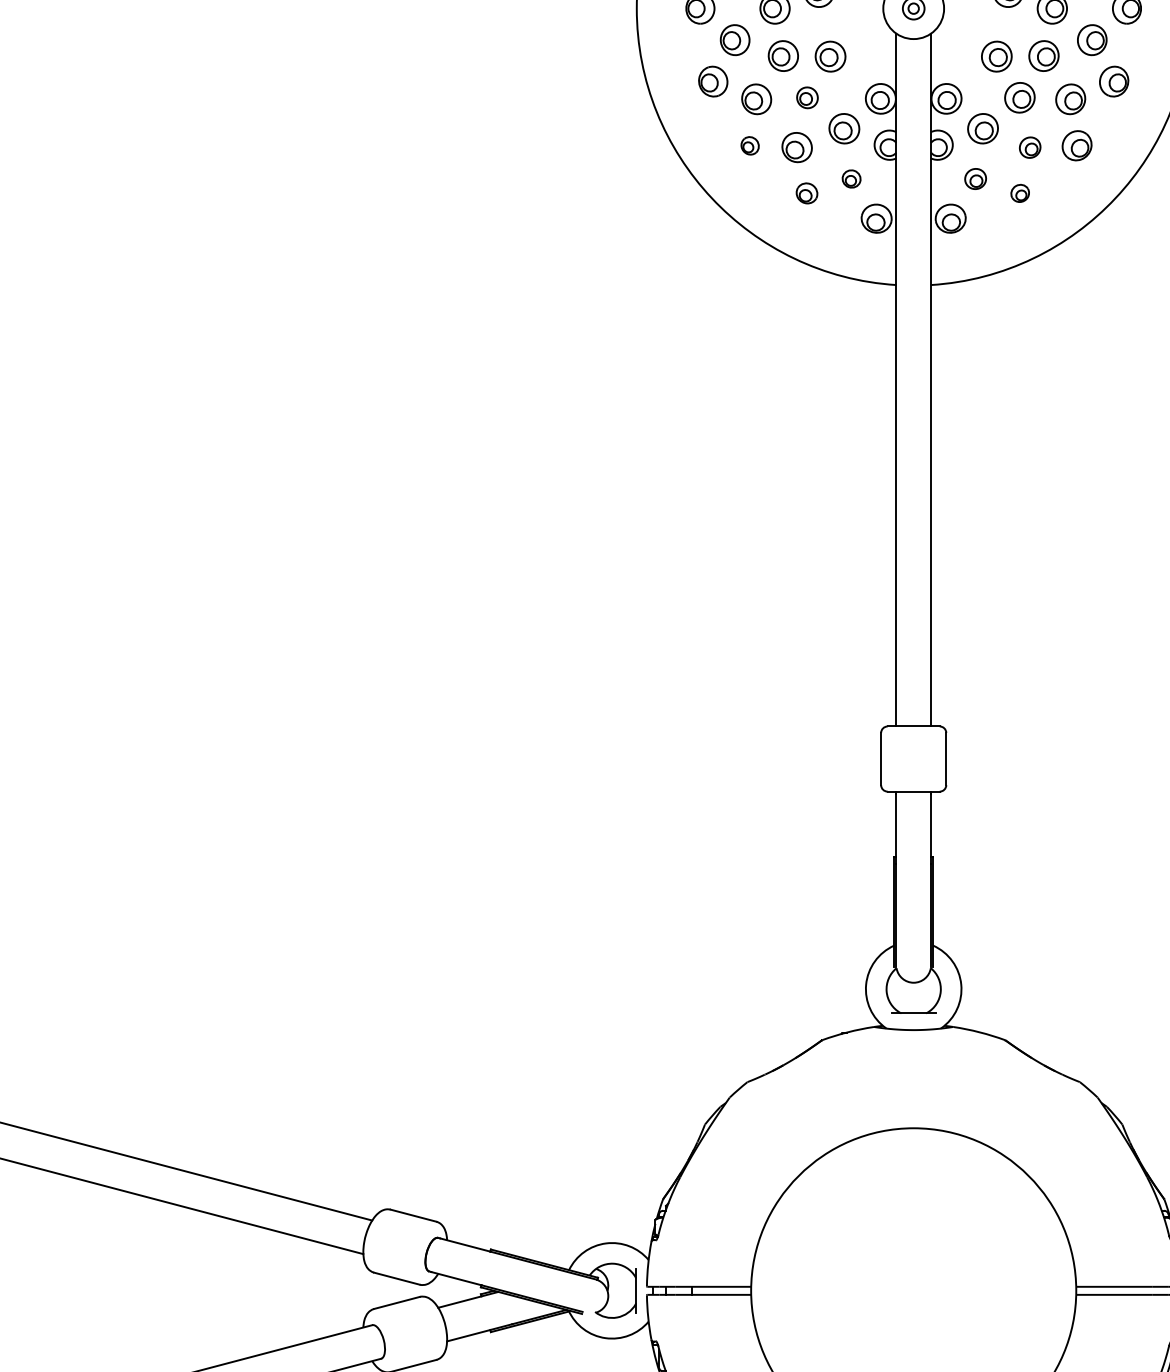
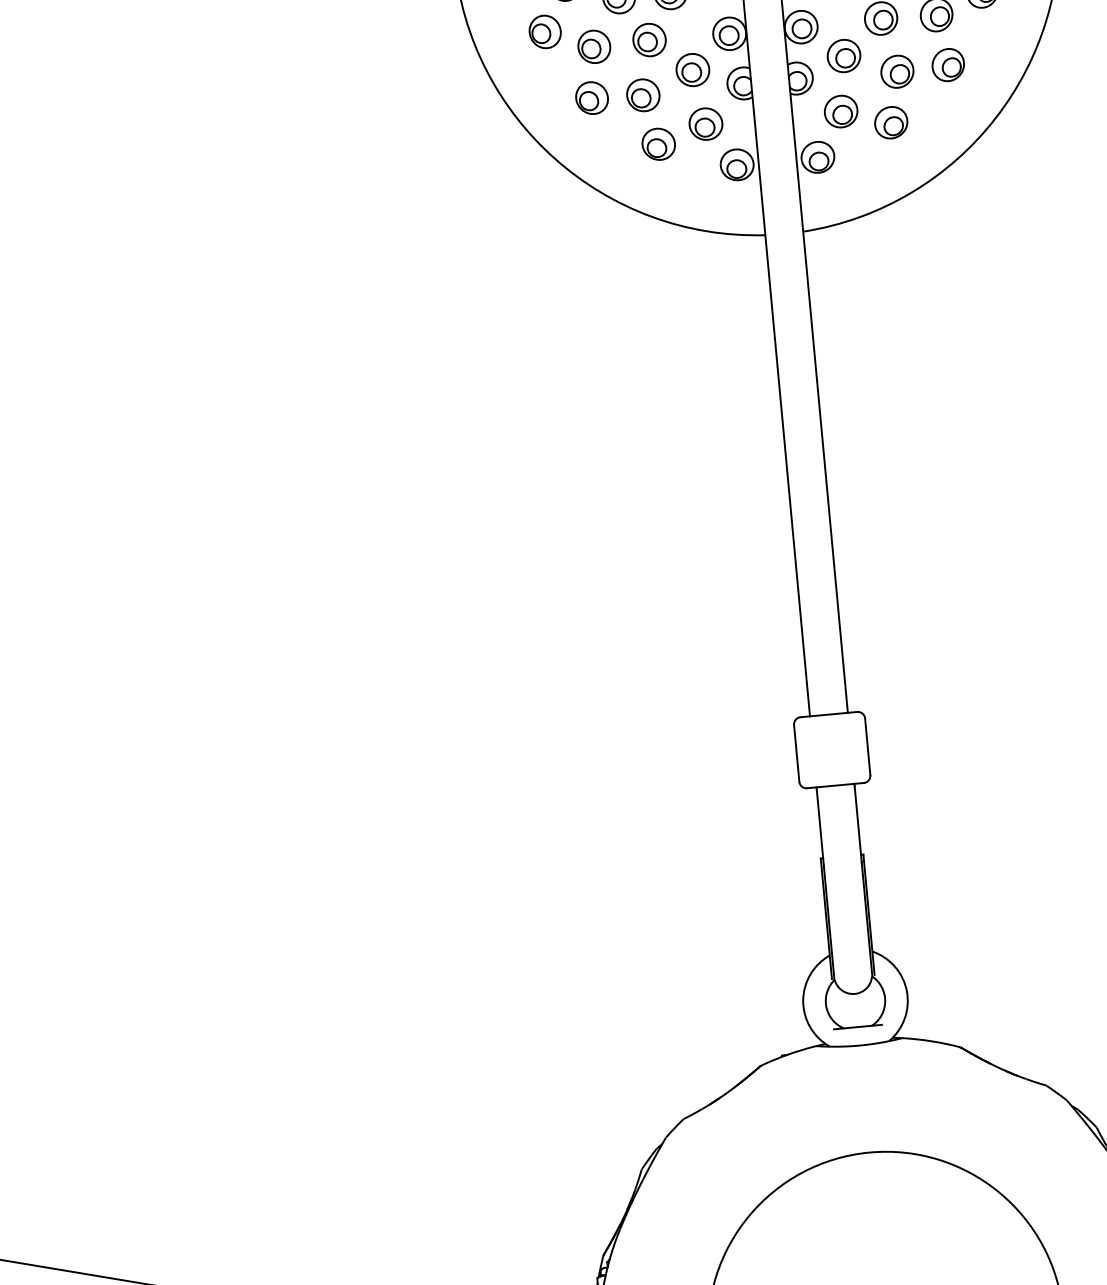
part: (807, 97) -> (649, 39), size x1.43
part: (749, 145) -> (591, 97), size x1.67
part: (1029, 147) -> (896, 71), size x1.43
part: (851, 178) -> (705, 123), size x1.67
part: (975, 178) -> (840, 111), size x1.43
part: (806, 193) -> (658, 144), size x1.43
part: (1019, 193) -> (890, 122), size x1.67

